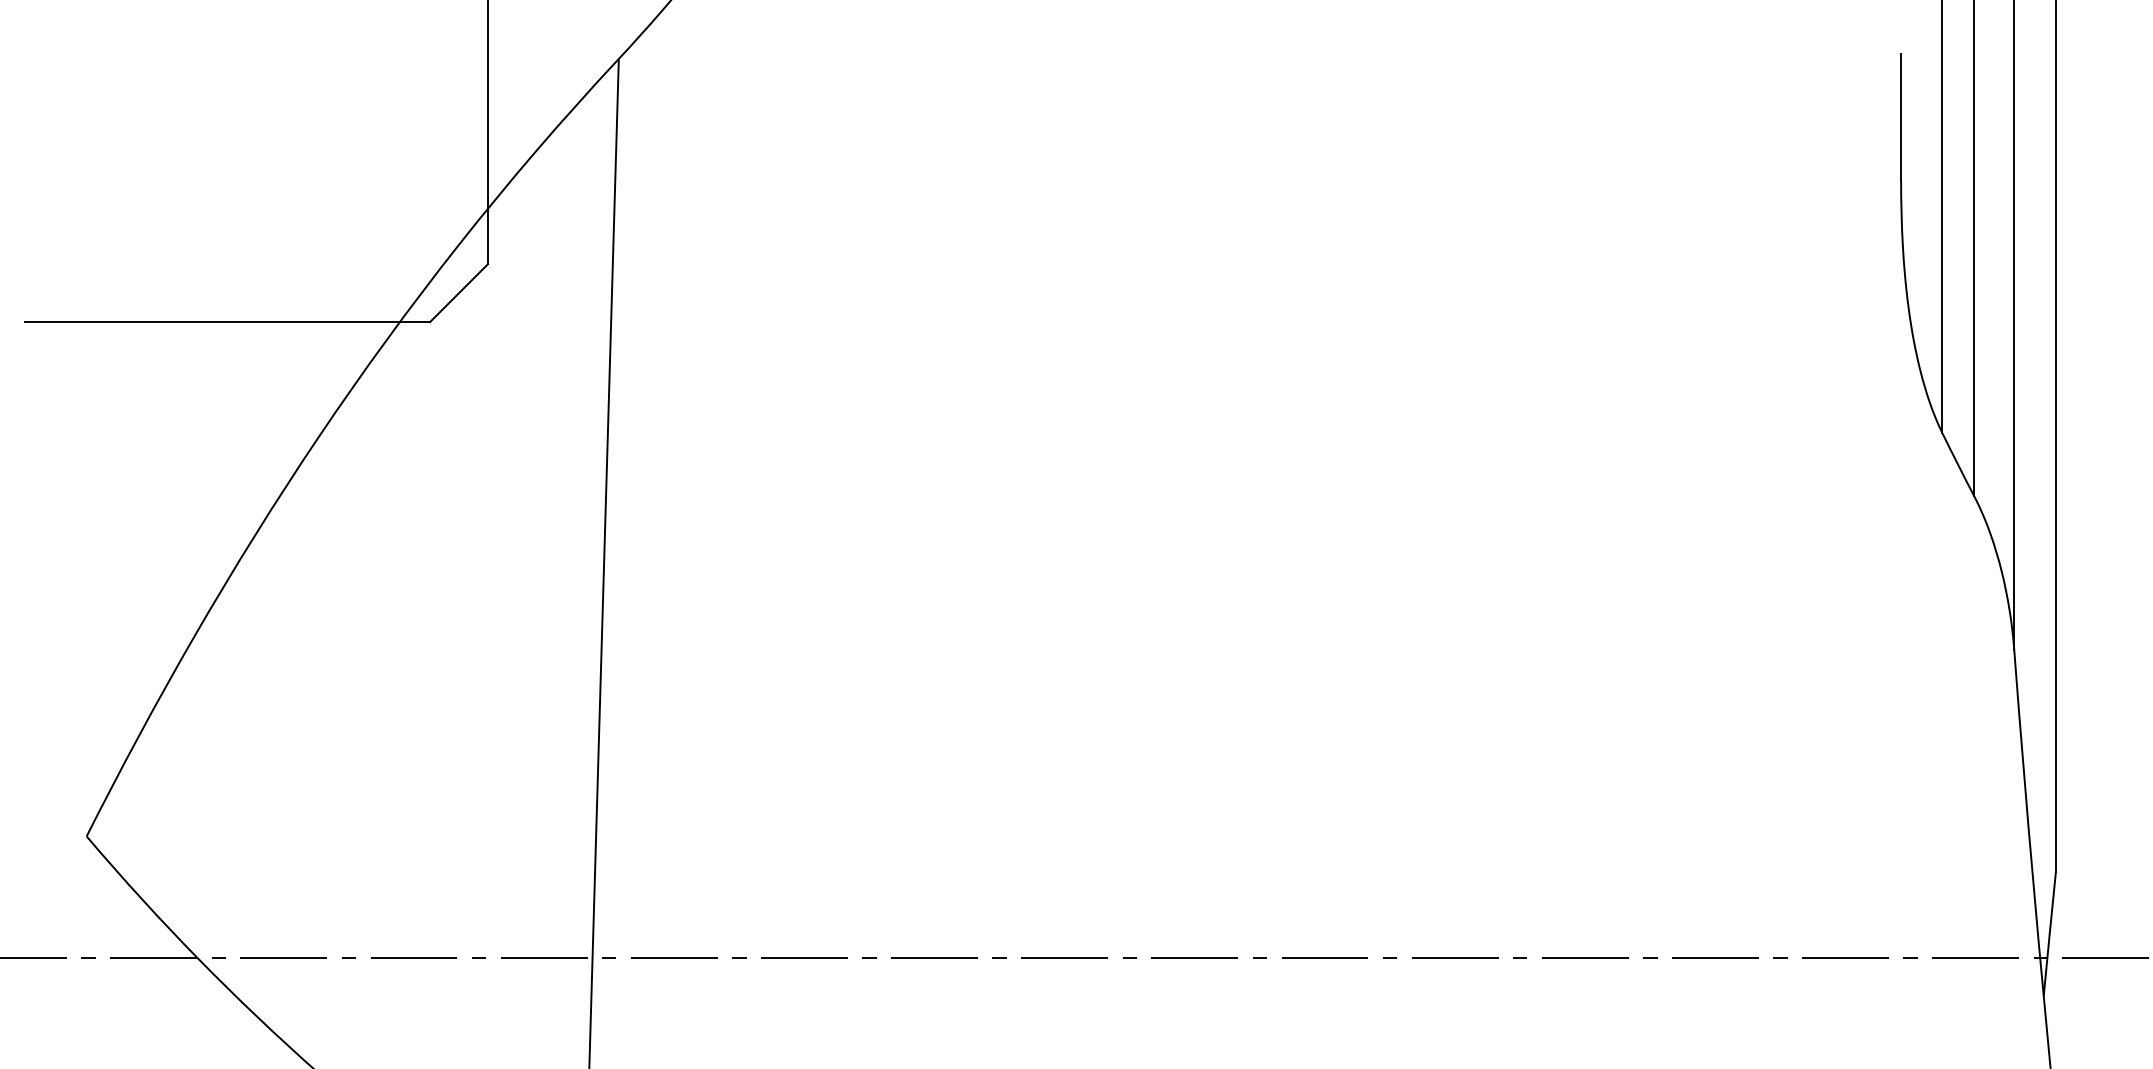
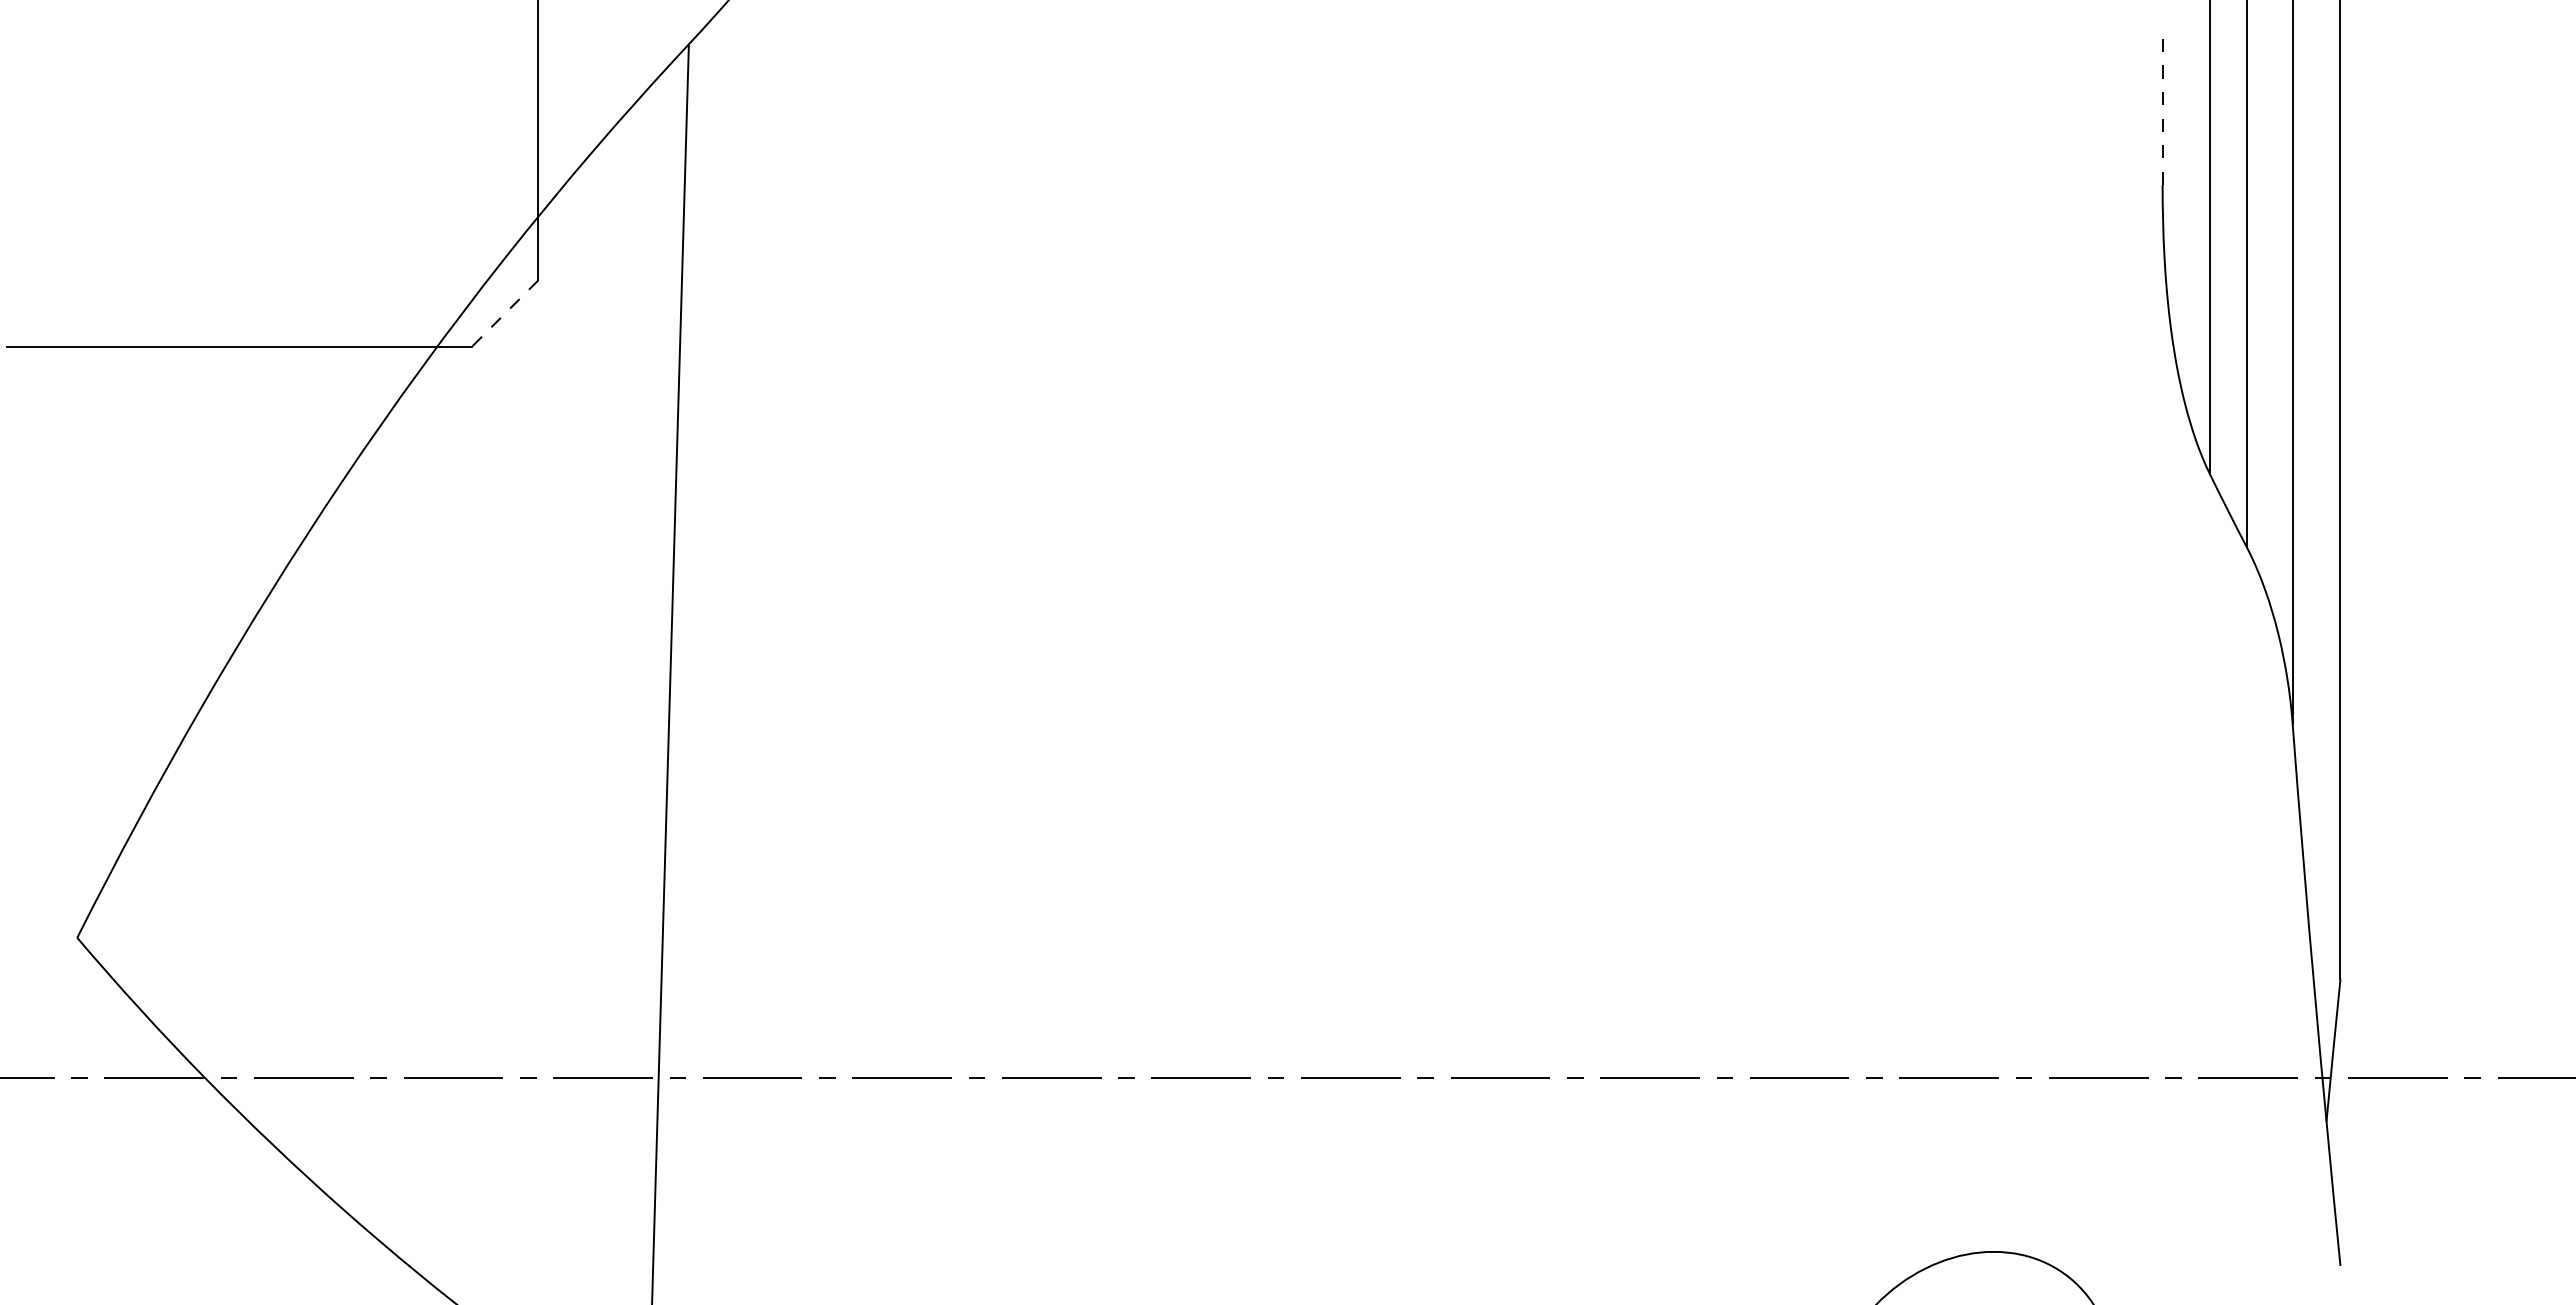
line: (1901, 117) -> (2162, 111), solid -> dashed
line: (458, 293) -> (504, 313), solid -> dashed

